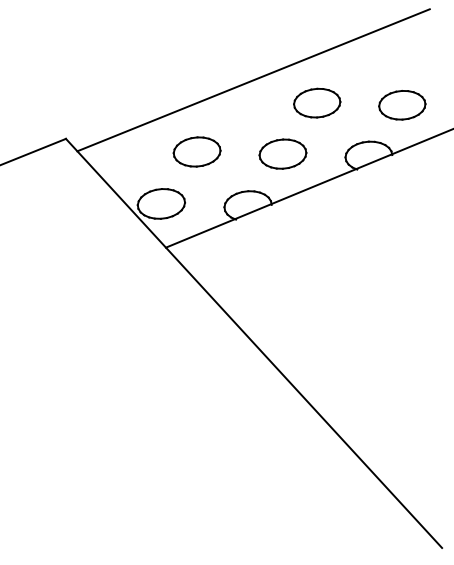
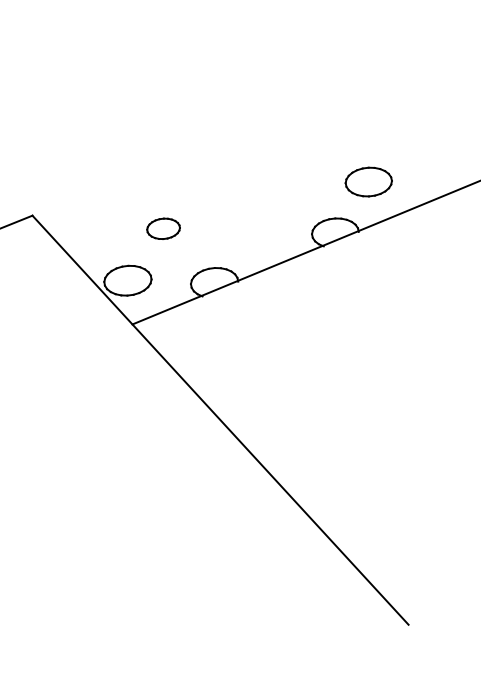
line: (252, 80) -> (219, 157), removed
part: (316, 102) -> (283, 179), removed
part: (196, 151) -> (163, 228), size x0.7
part: (282, 153) -> (249, 230), removed

